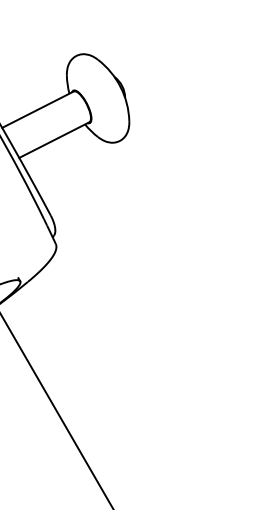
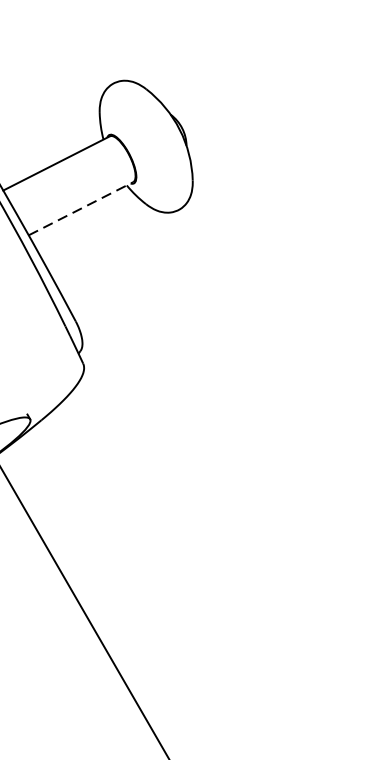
line: (54, 139) -> (81, 207), solid -> dashed

